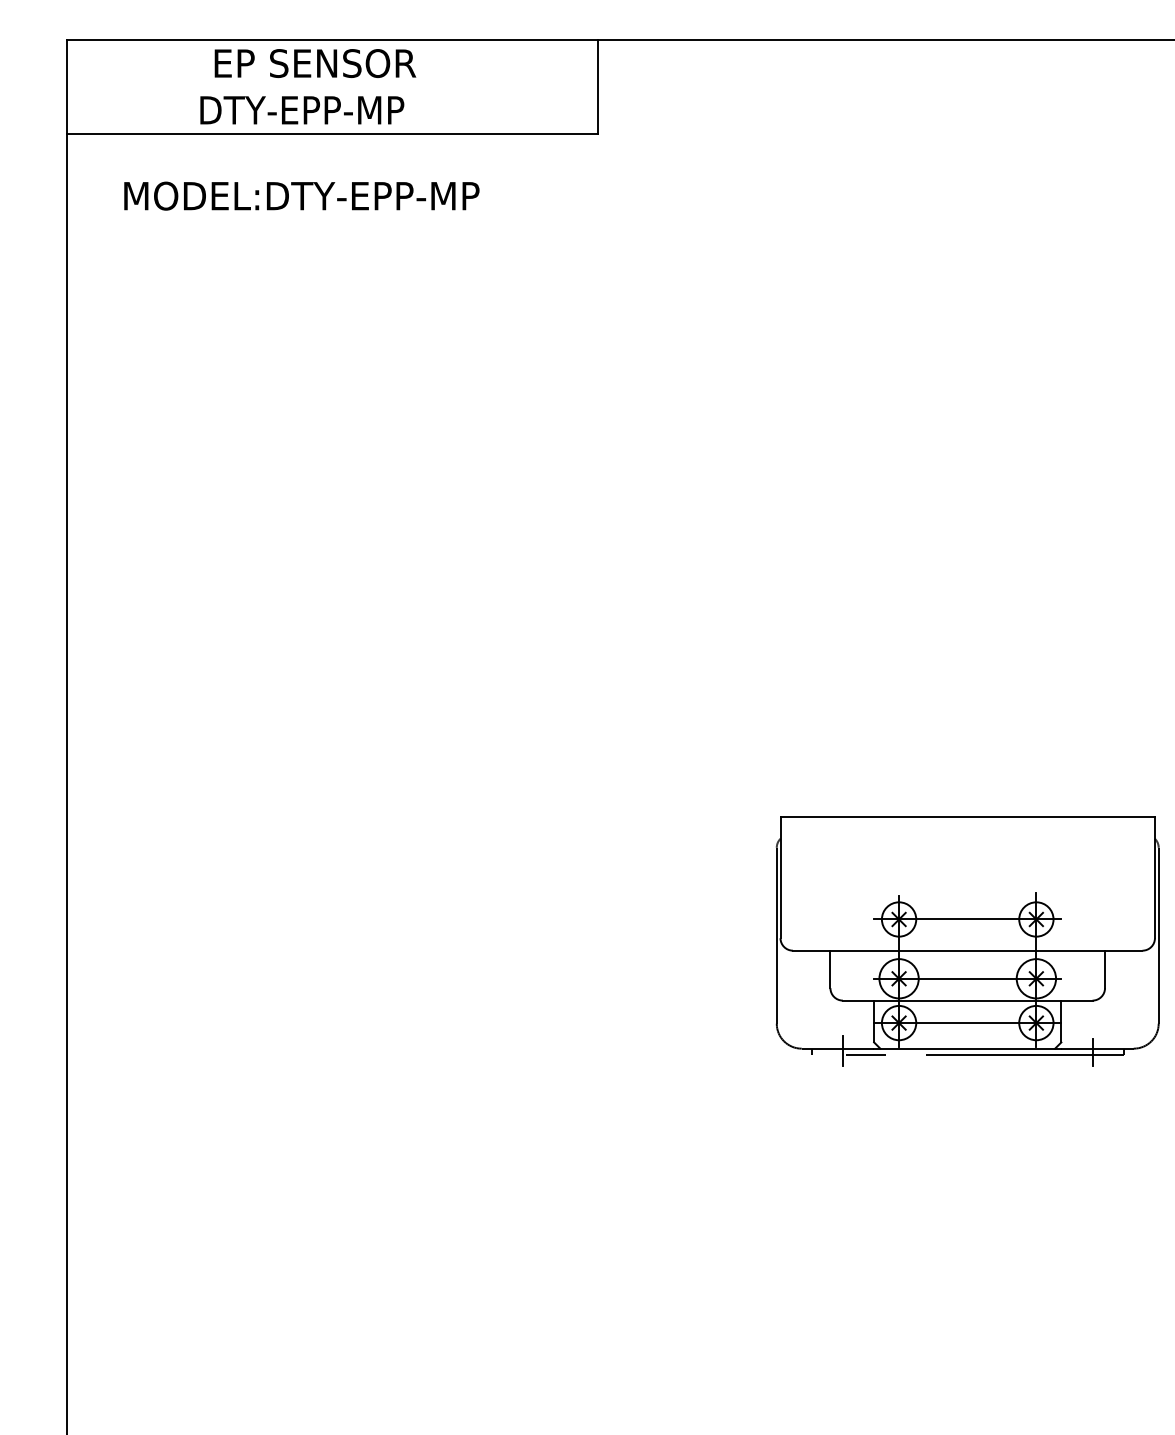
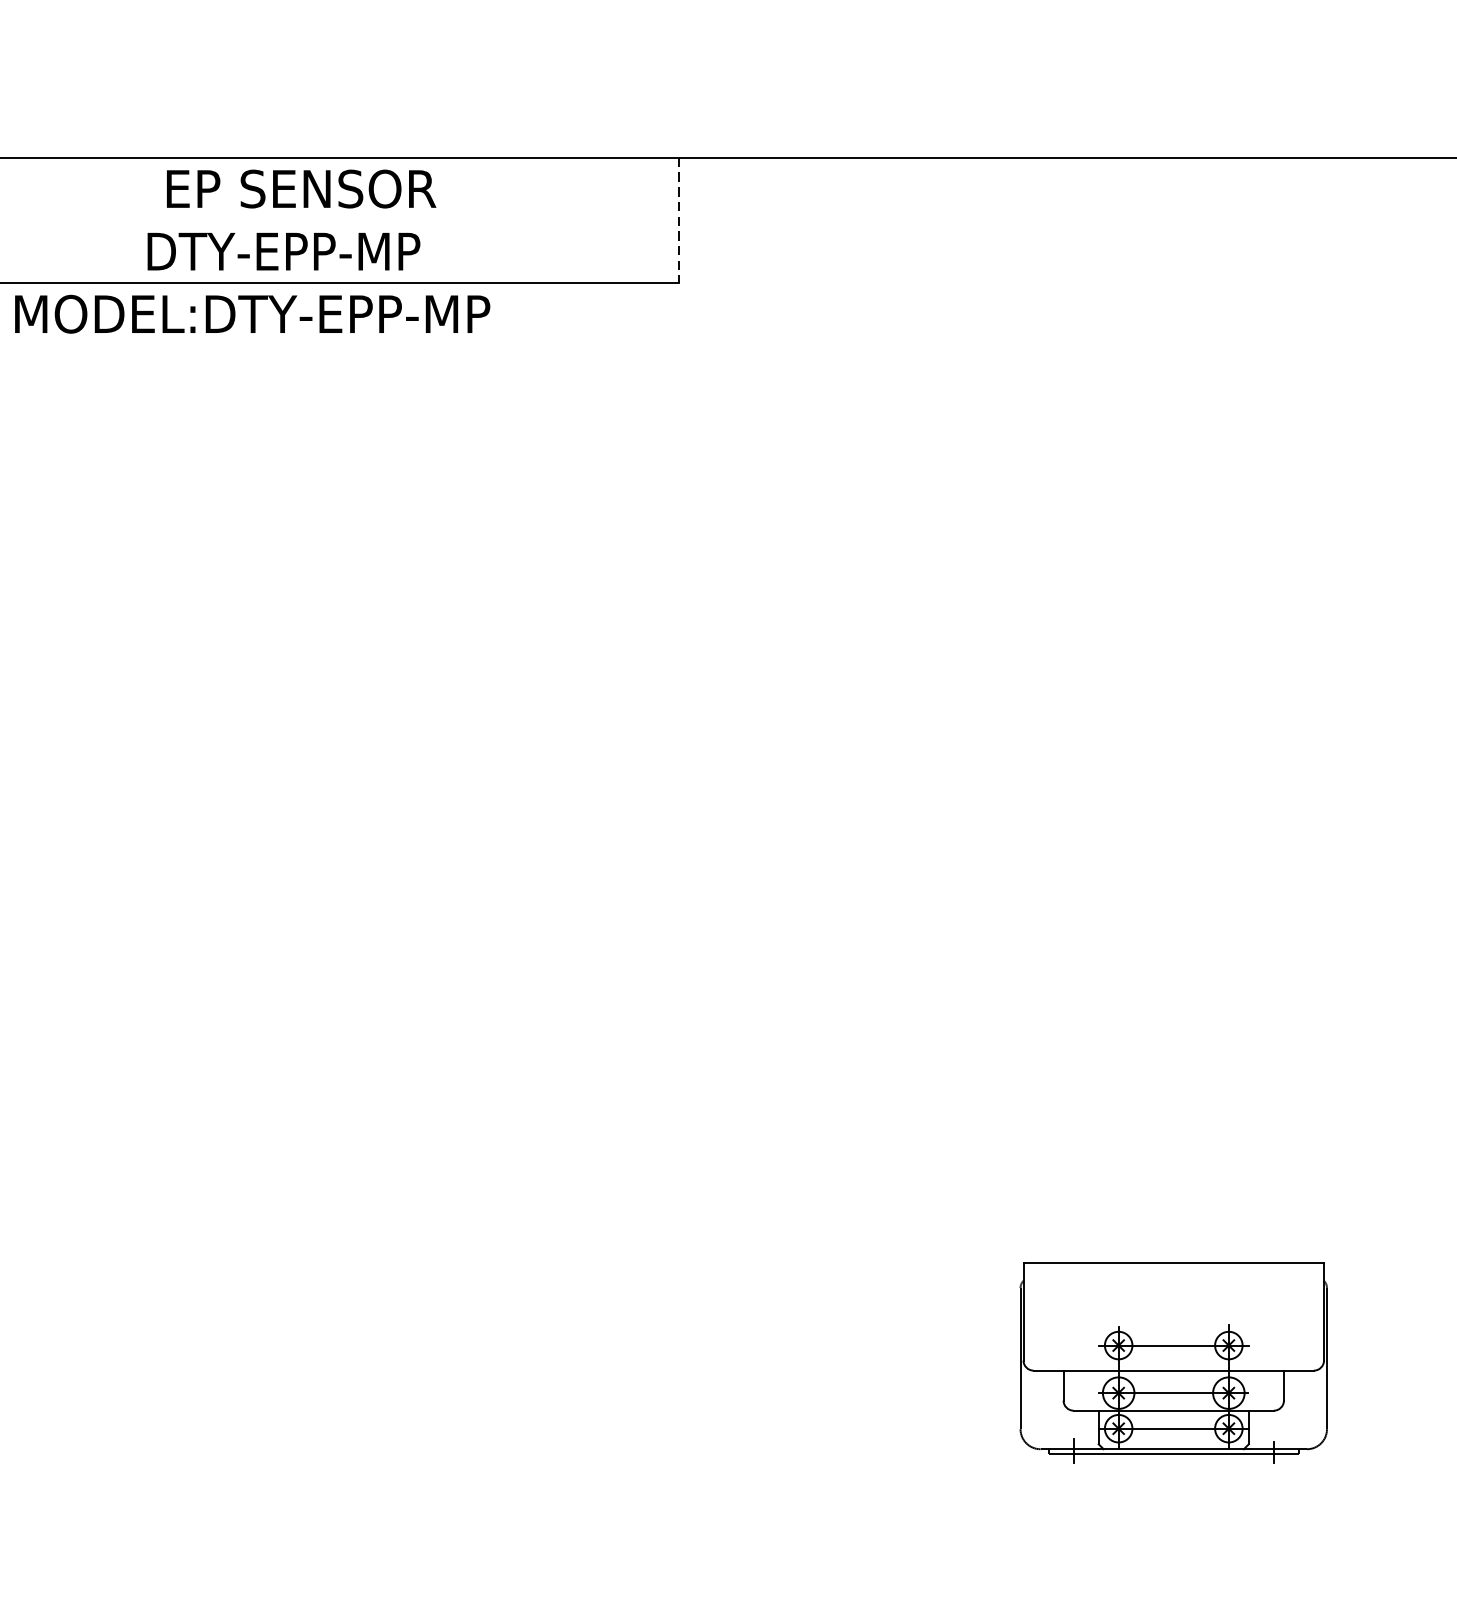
line: (597, 86) -> (678, 219), solid -> dashed
text: (301, 195) -> (252, 313), moved
part: (967, 941) -> (1173, 1363), size x0.6

